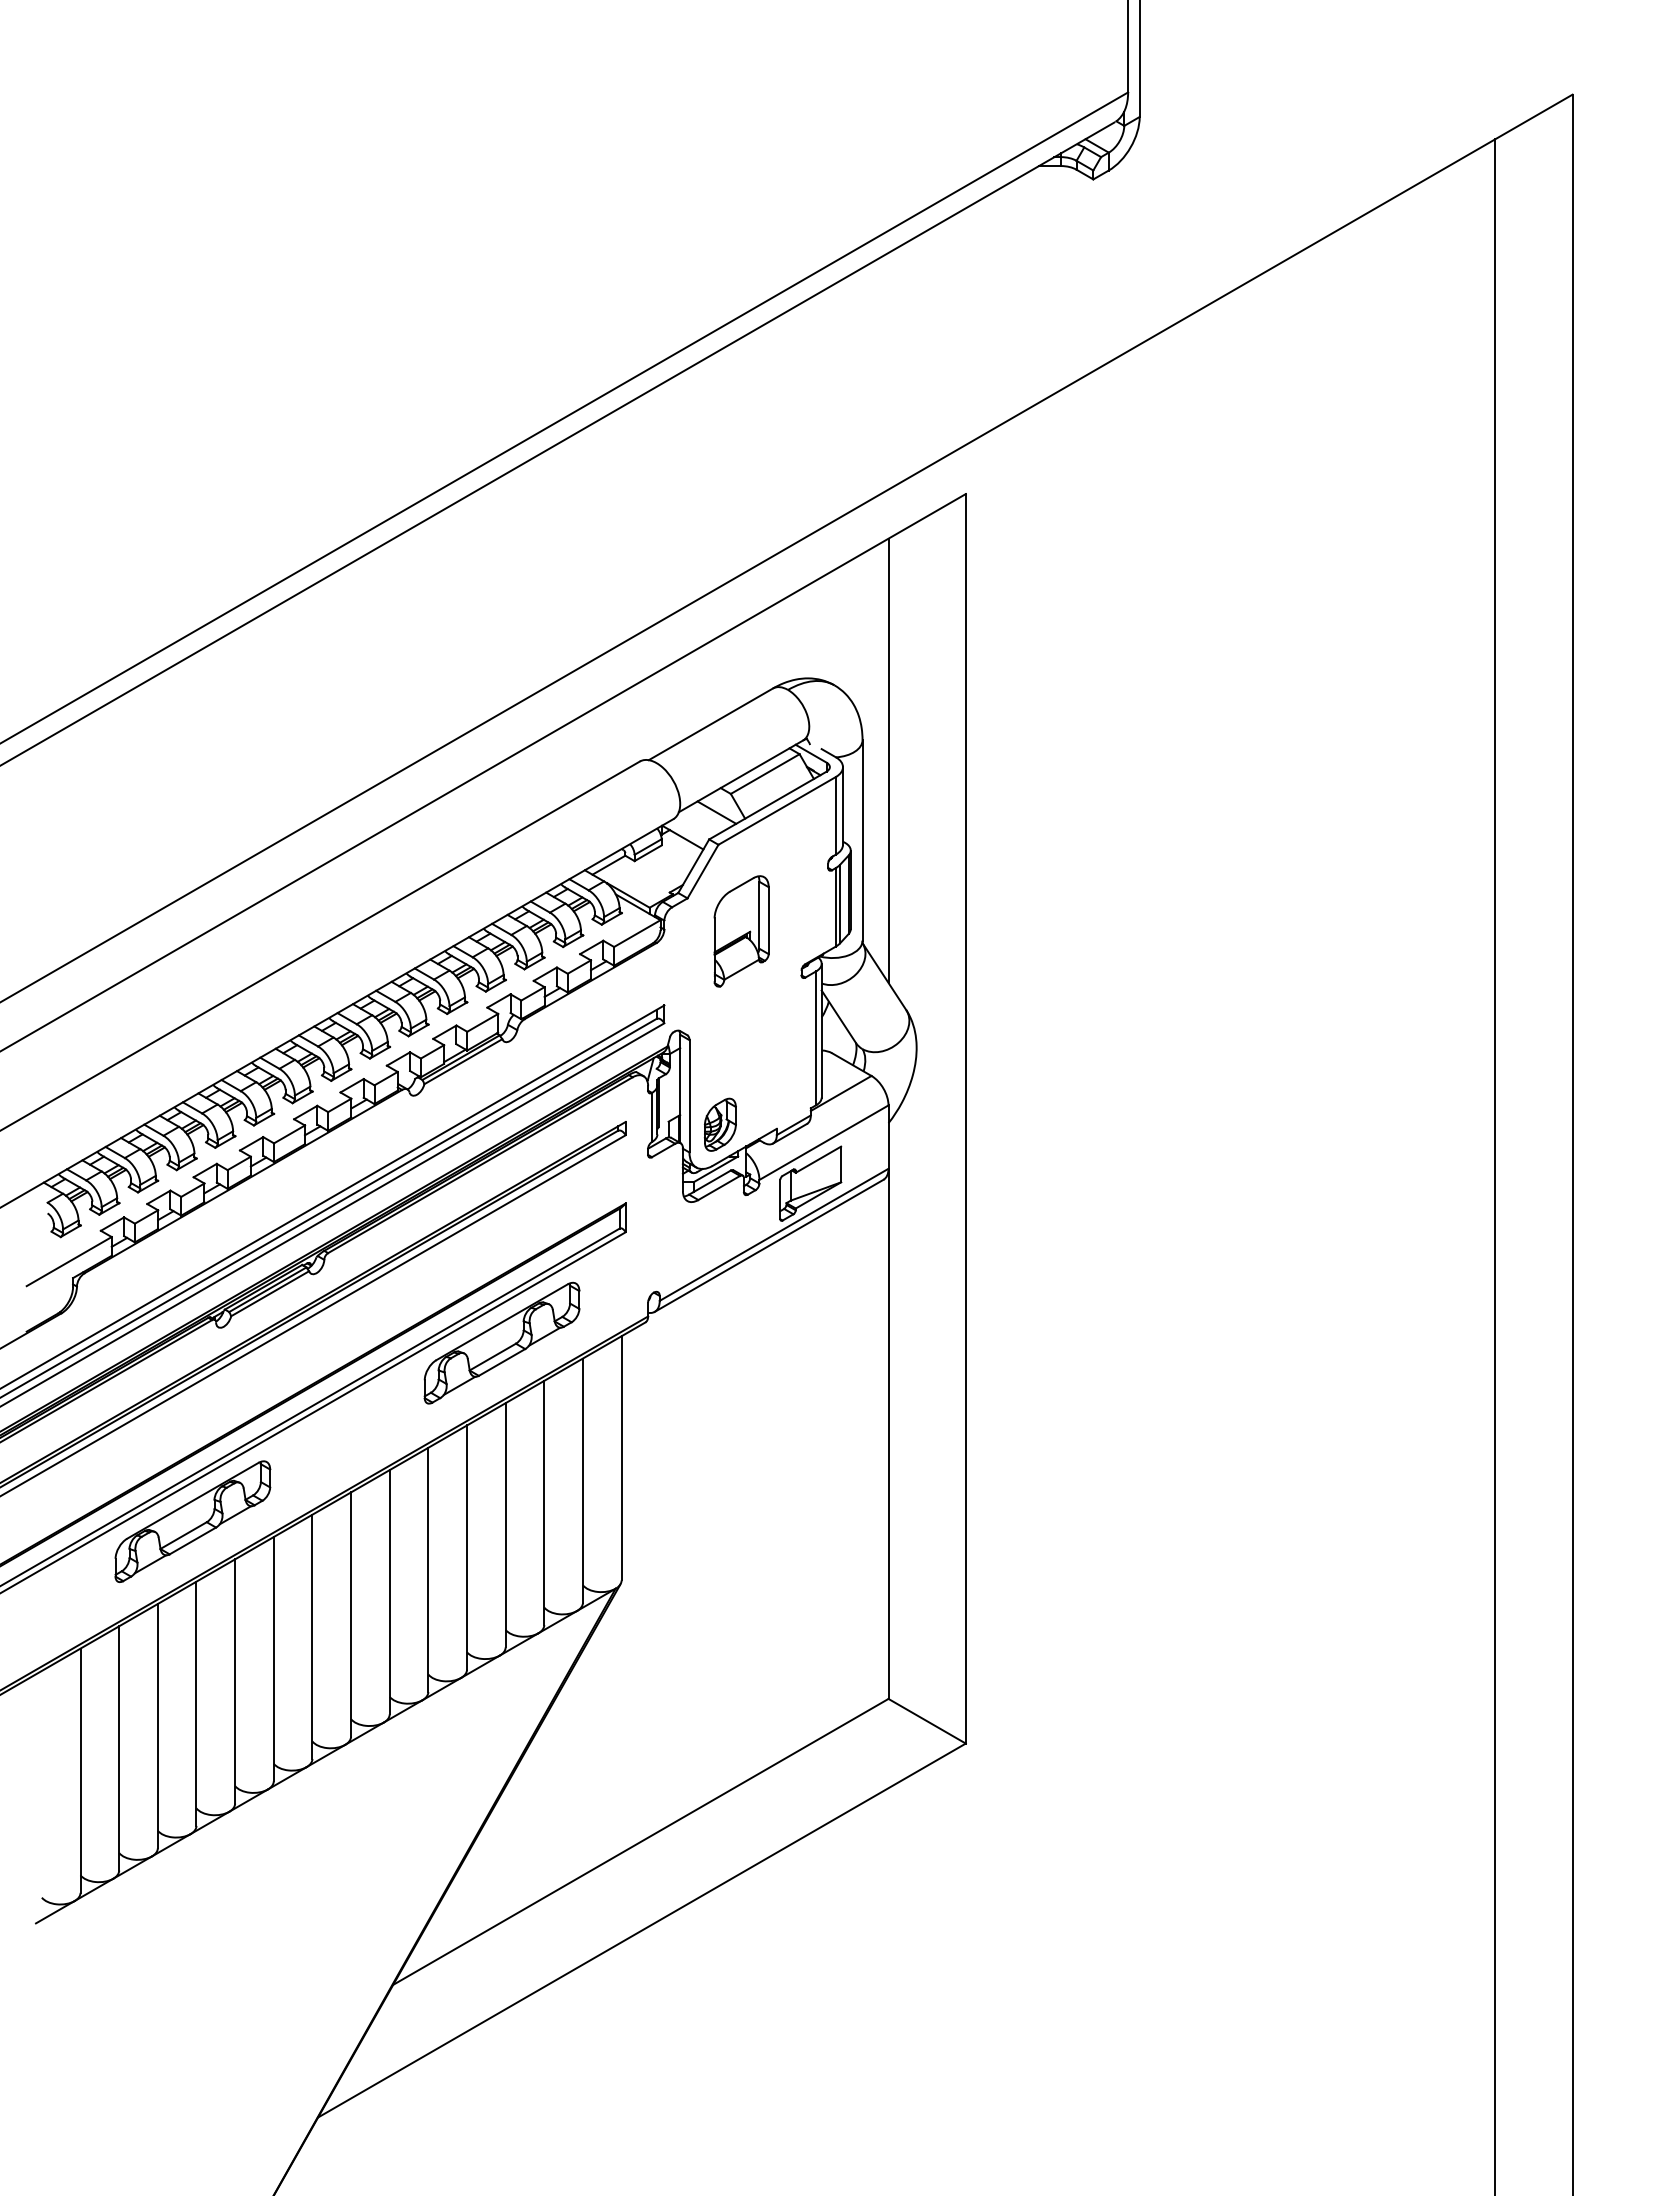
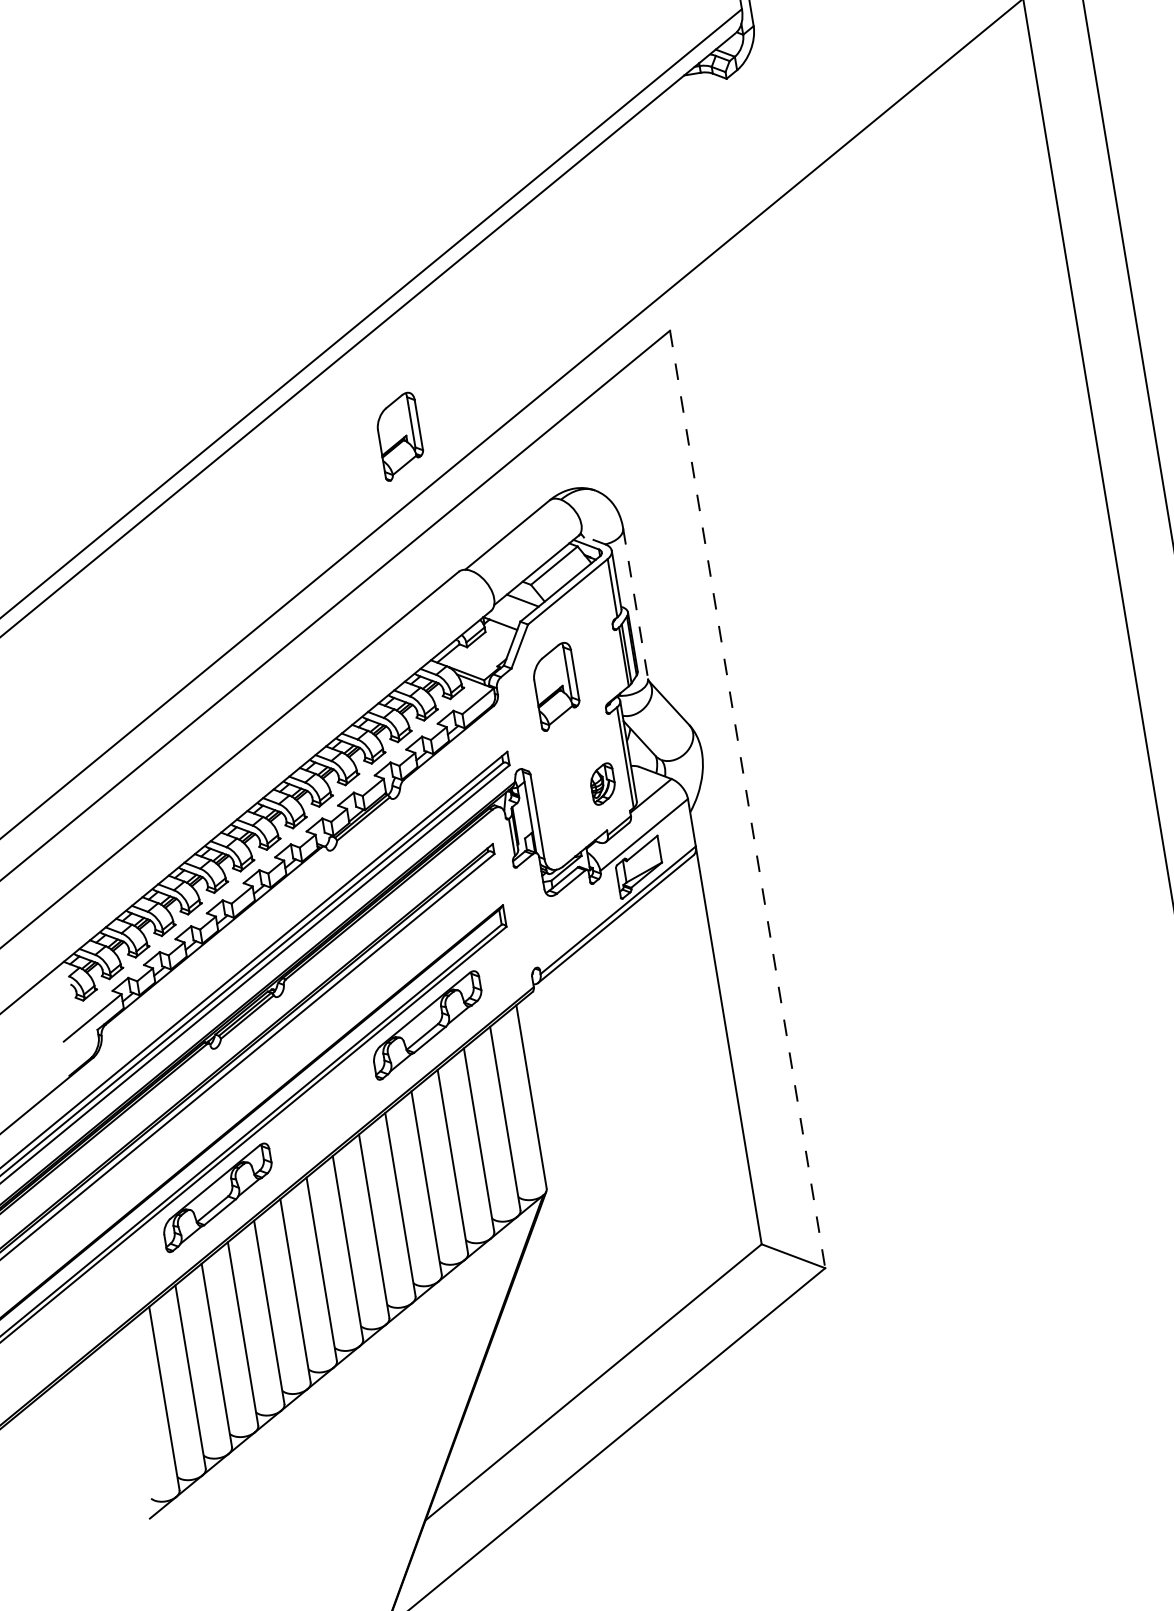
part: (592, 573) -> (399, 436), added
line: (888, 760) -> (645, 540), removed
line: (862, 840) -> (635, 603), solid -> dashed
line: (965, 1118) -> (747, 799), solid -> dashed
part: (719, 1124) -> (602, 783), moved

